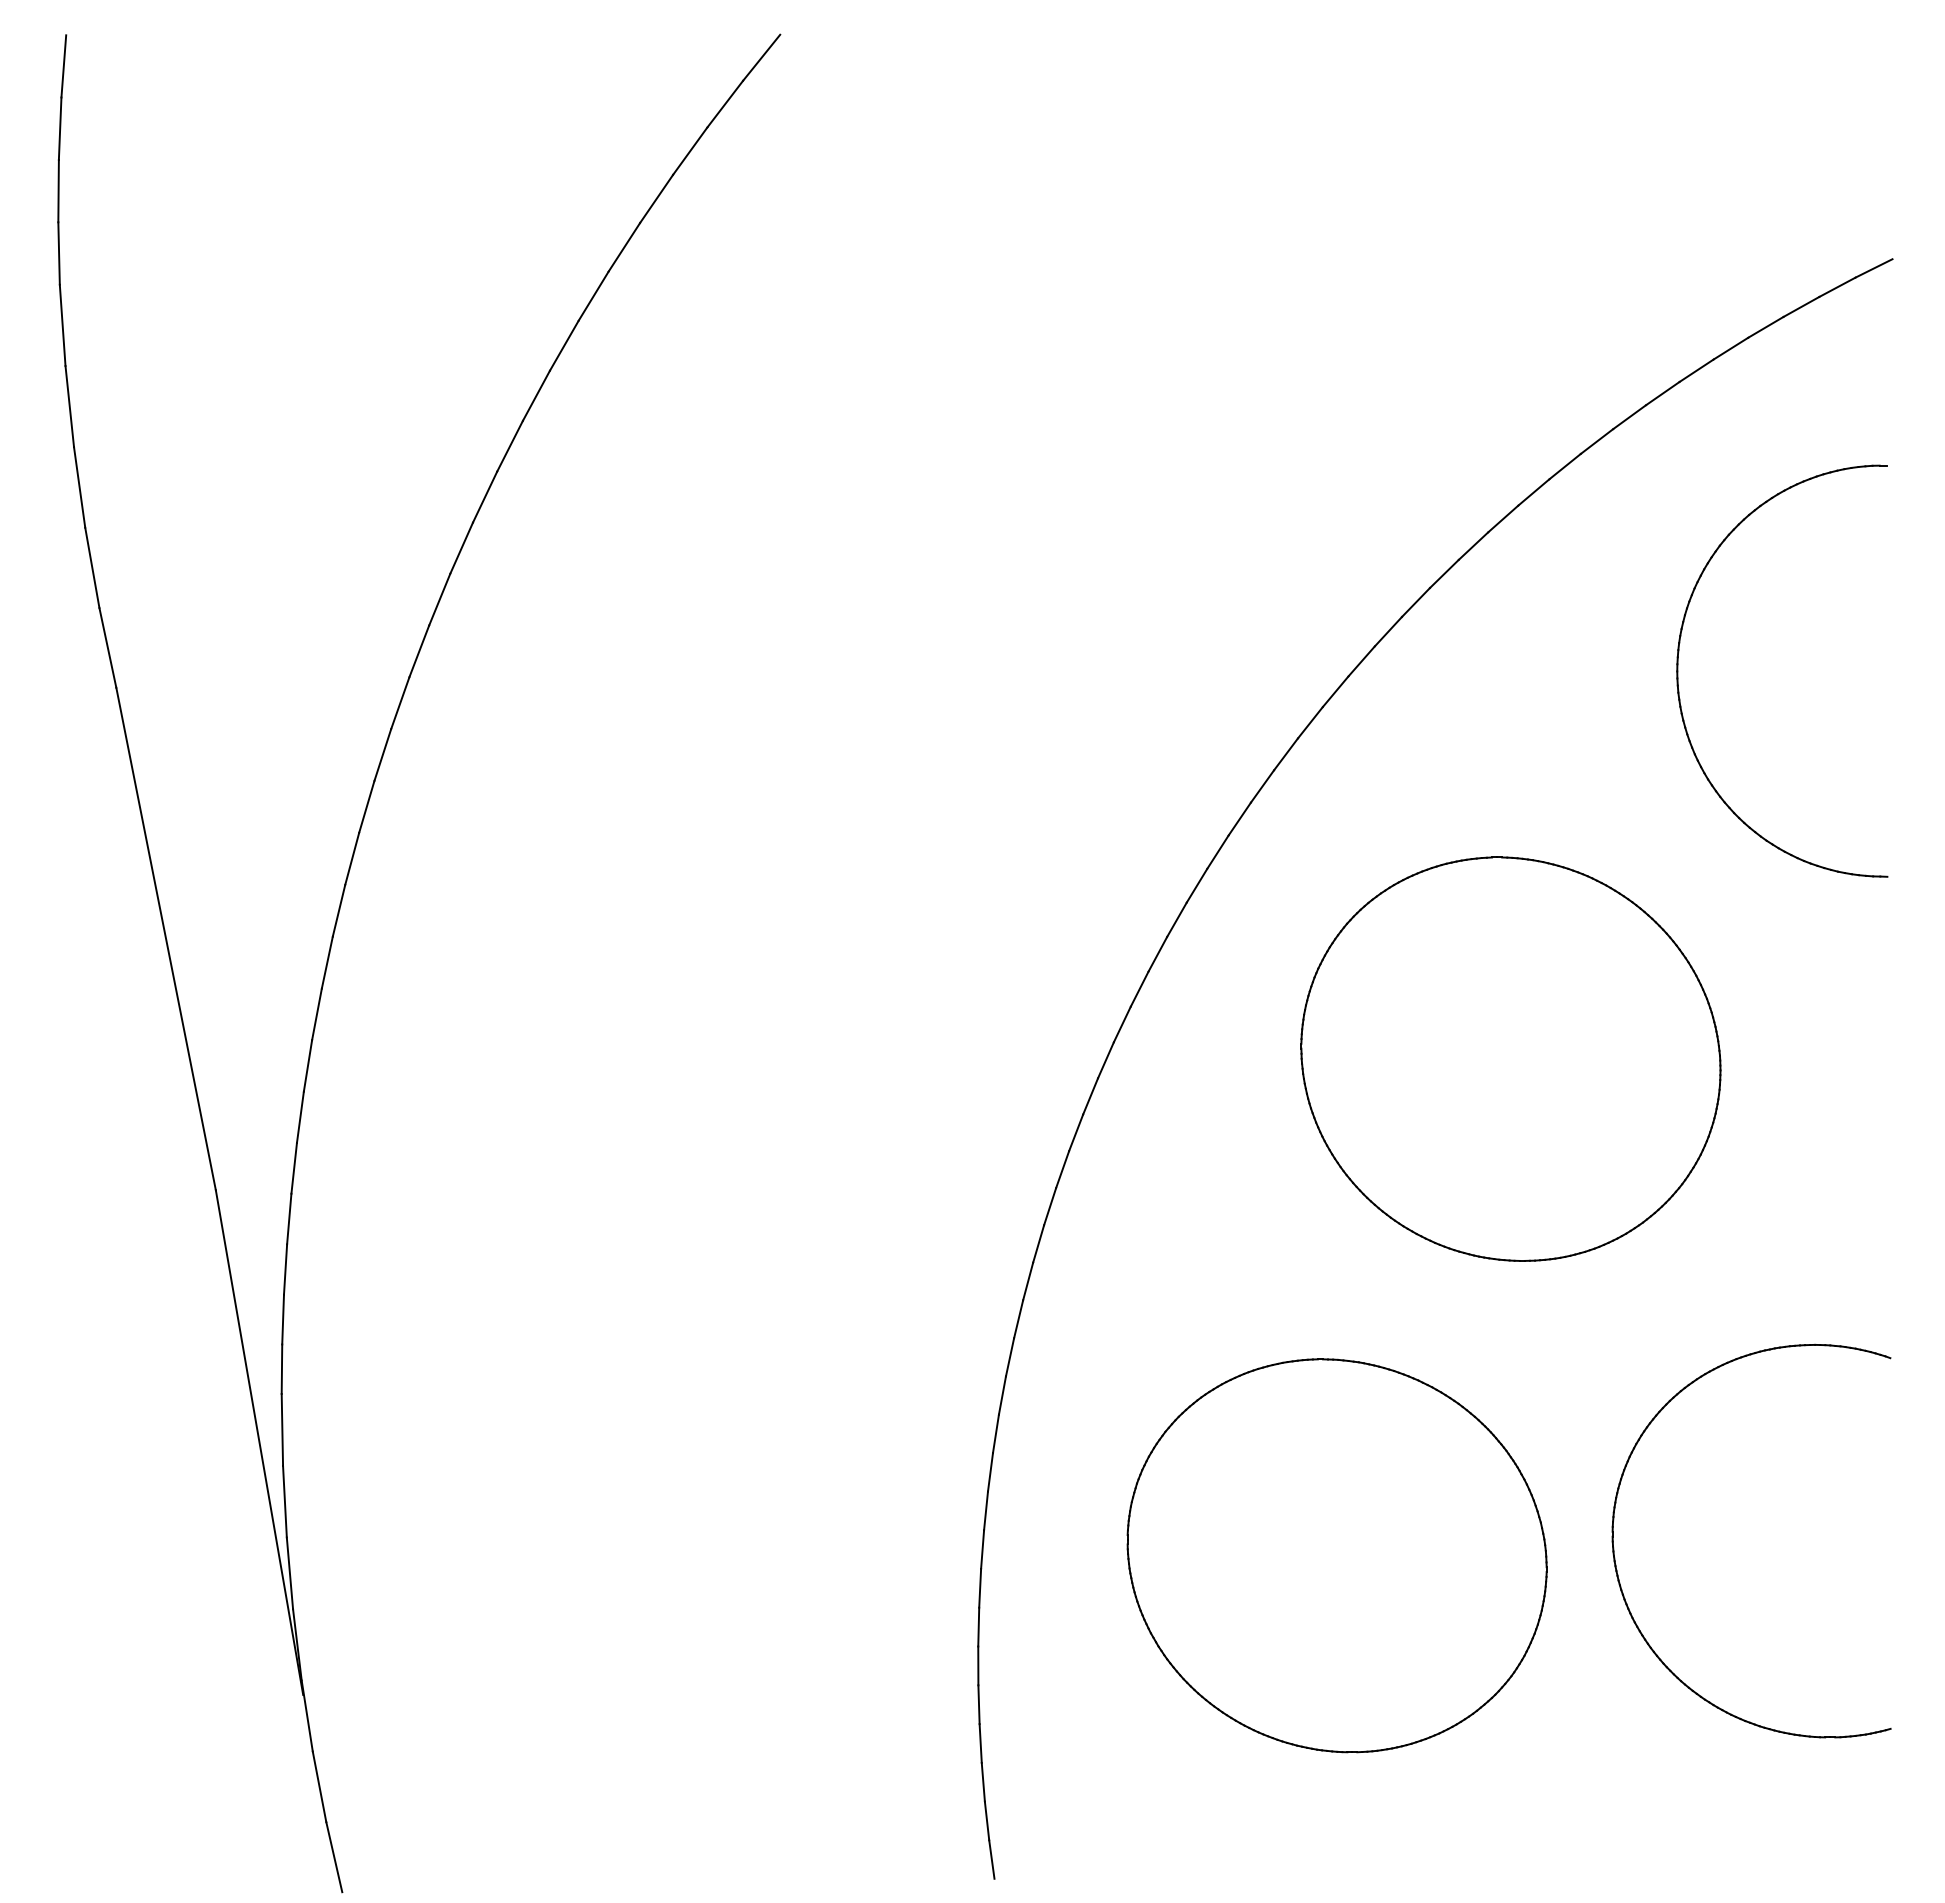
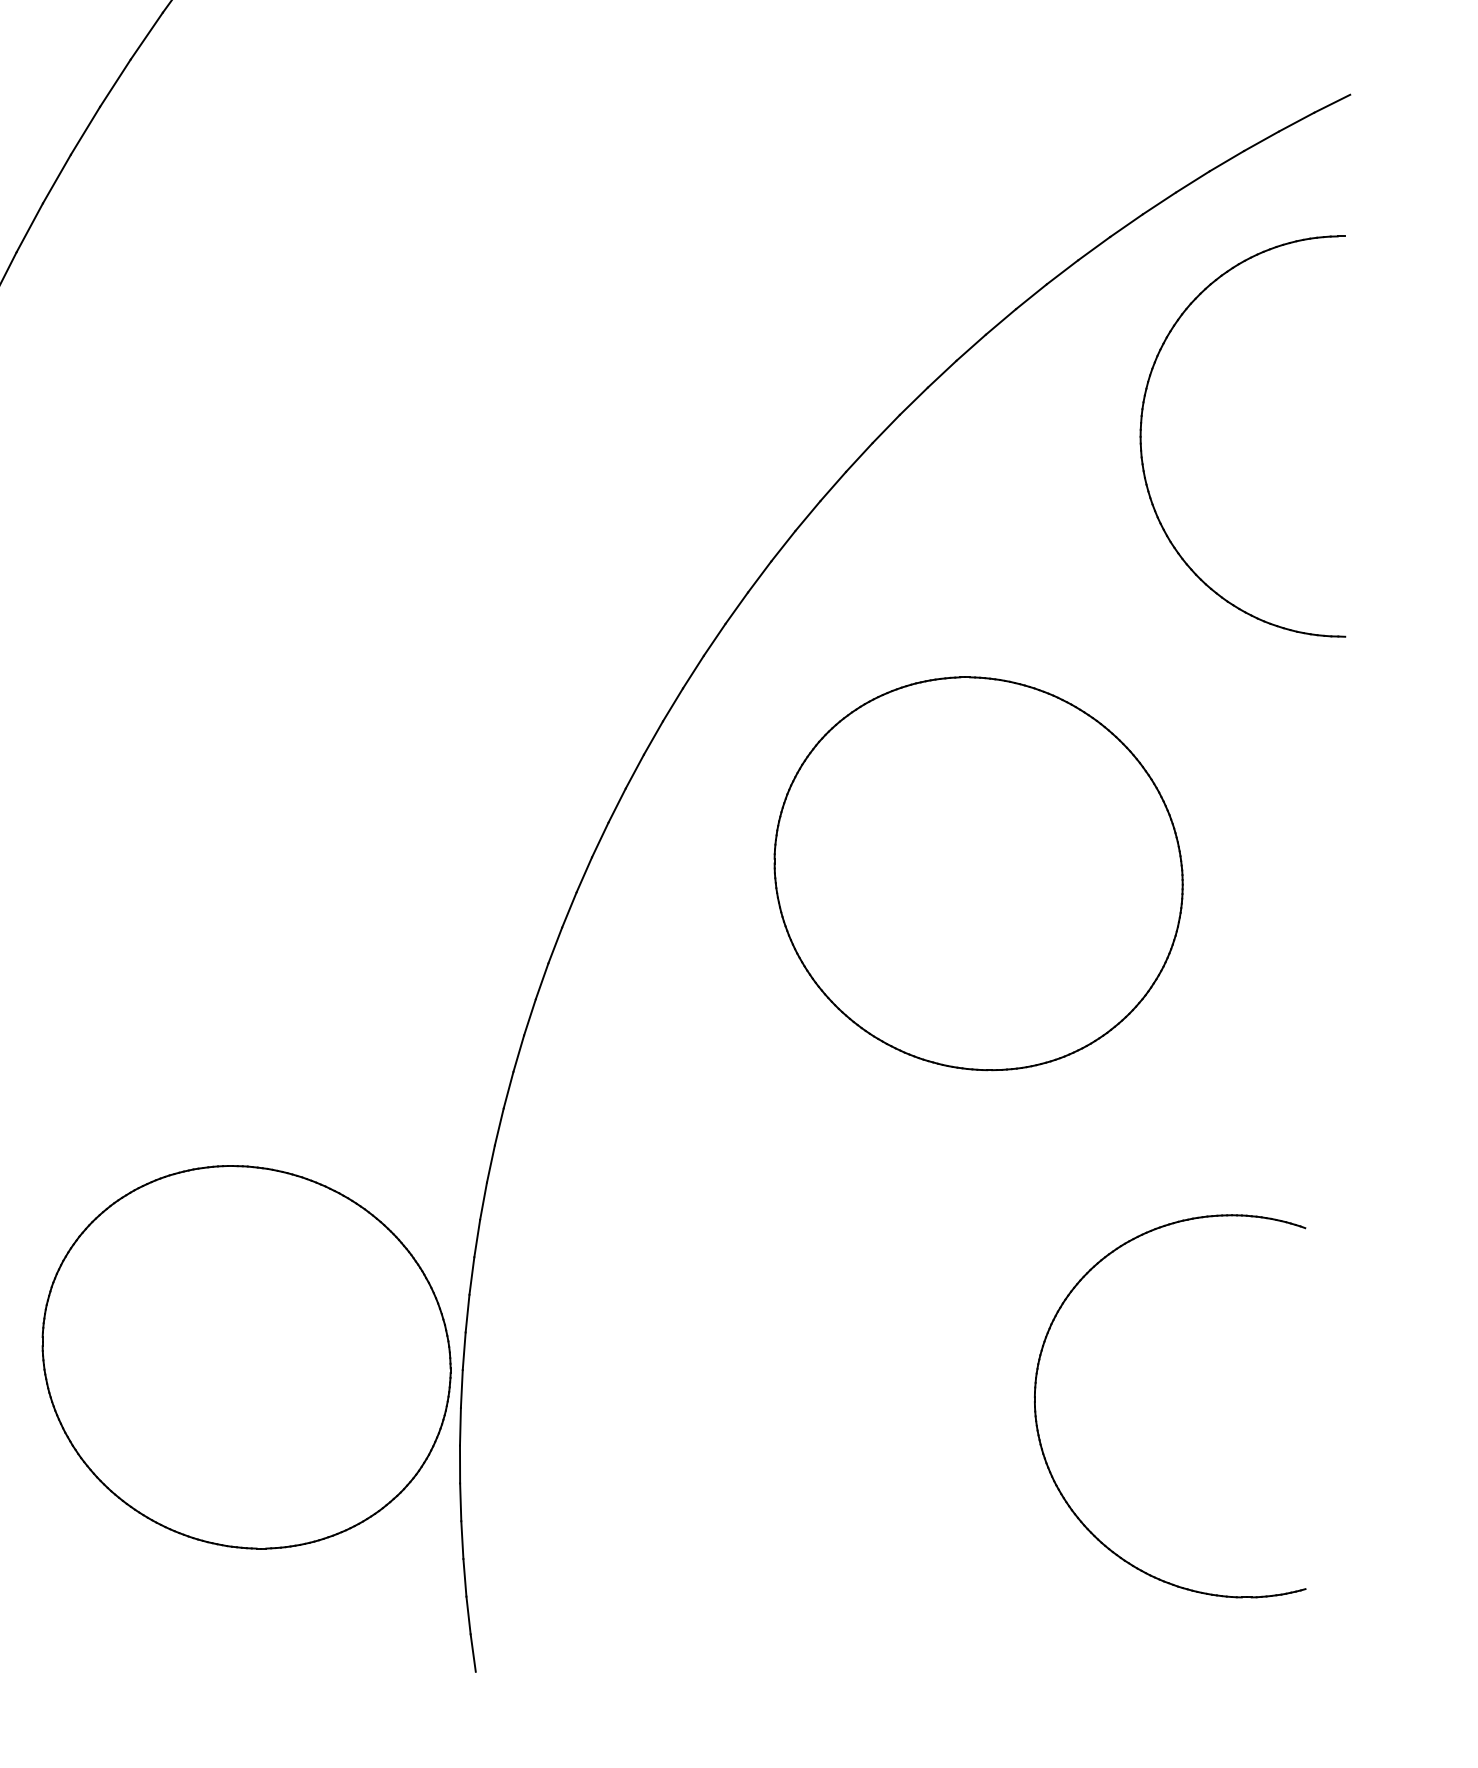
part: (1678, 670) -> (1141, 435), moved
part: (1336, 1555) -> (246, 1357), moved
part: (1615, 1557) -> (1037, 1422), moved

